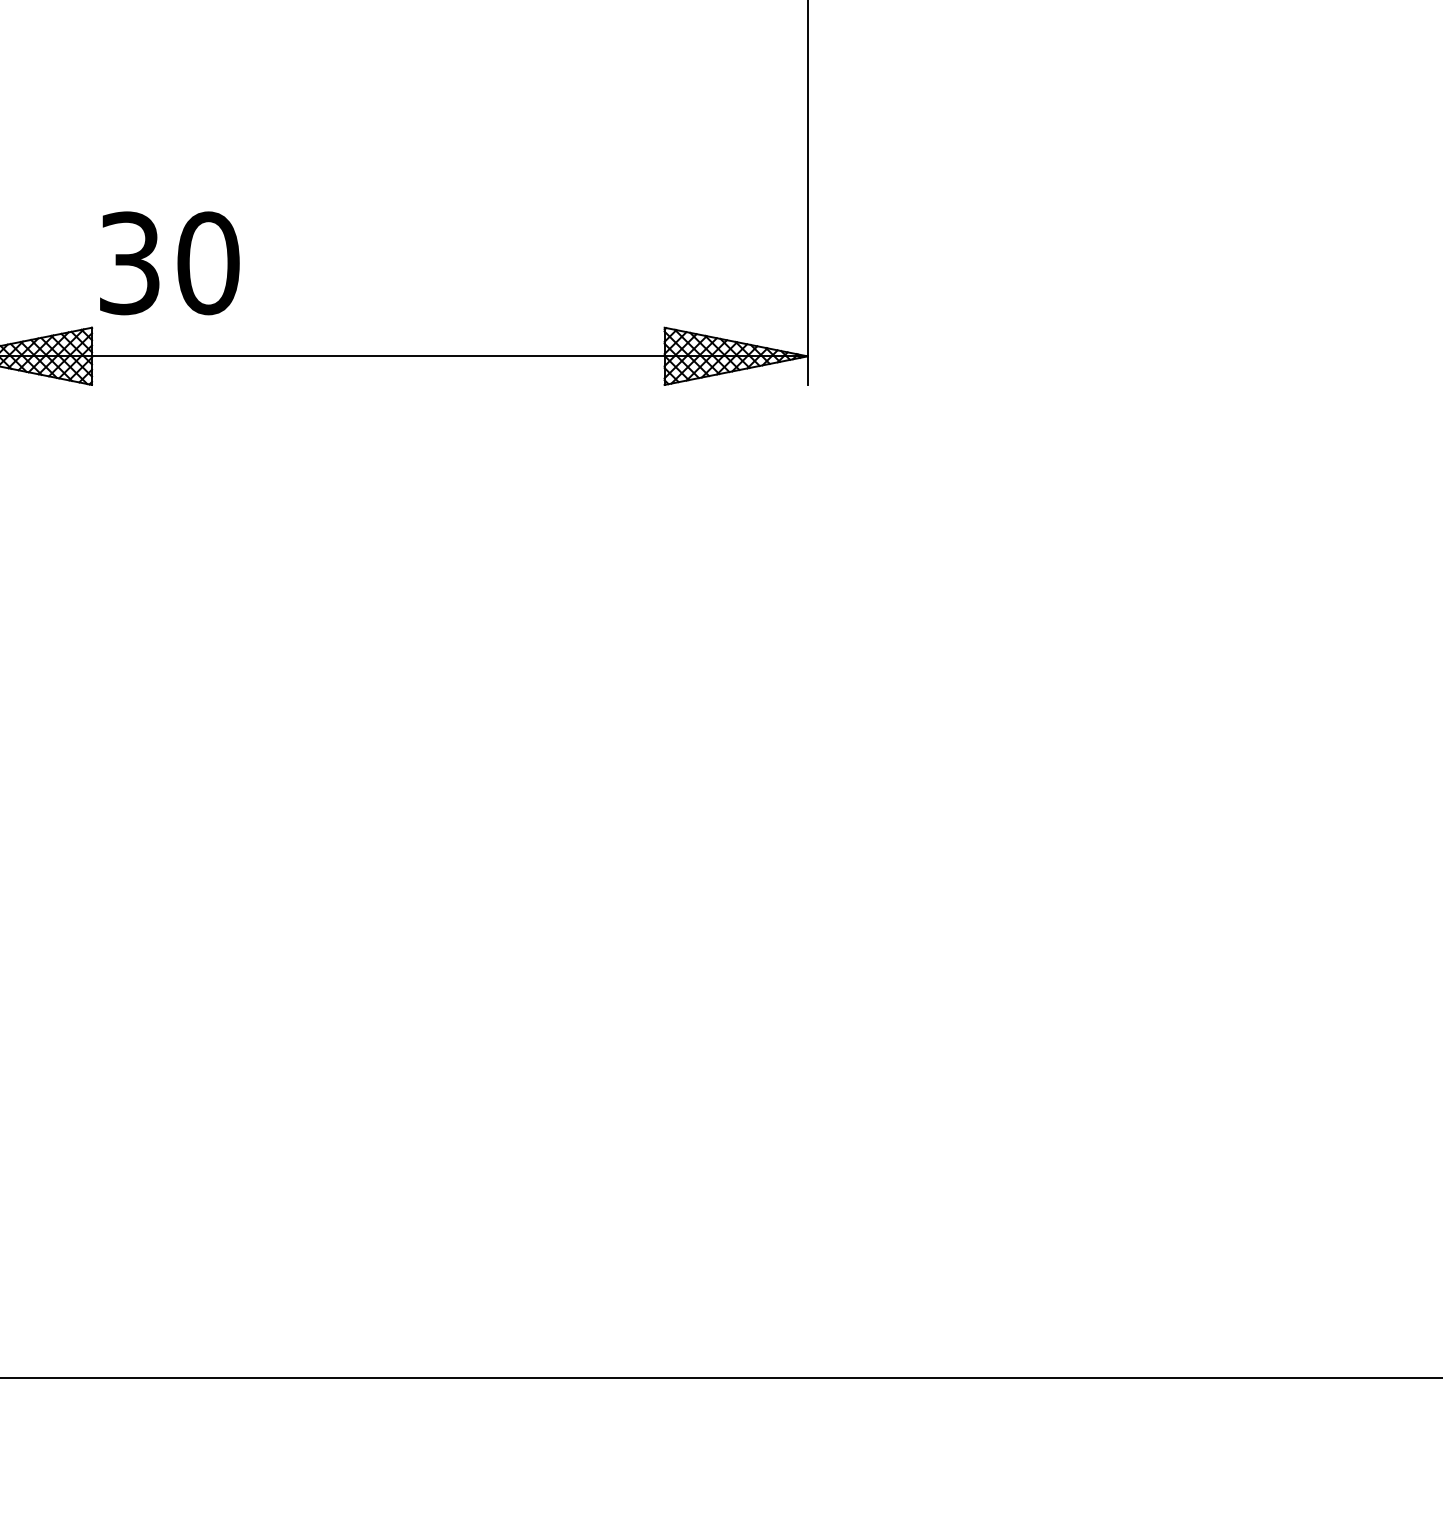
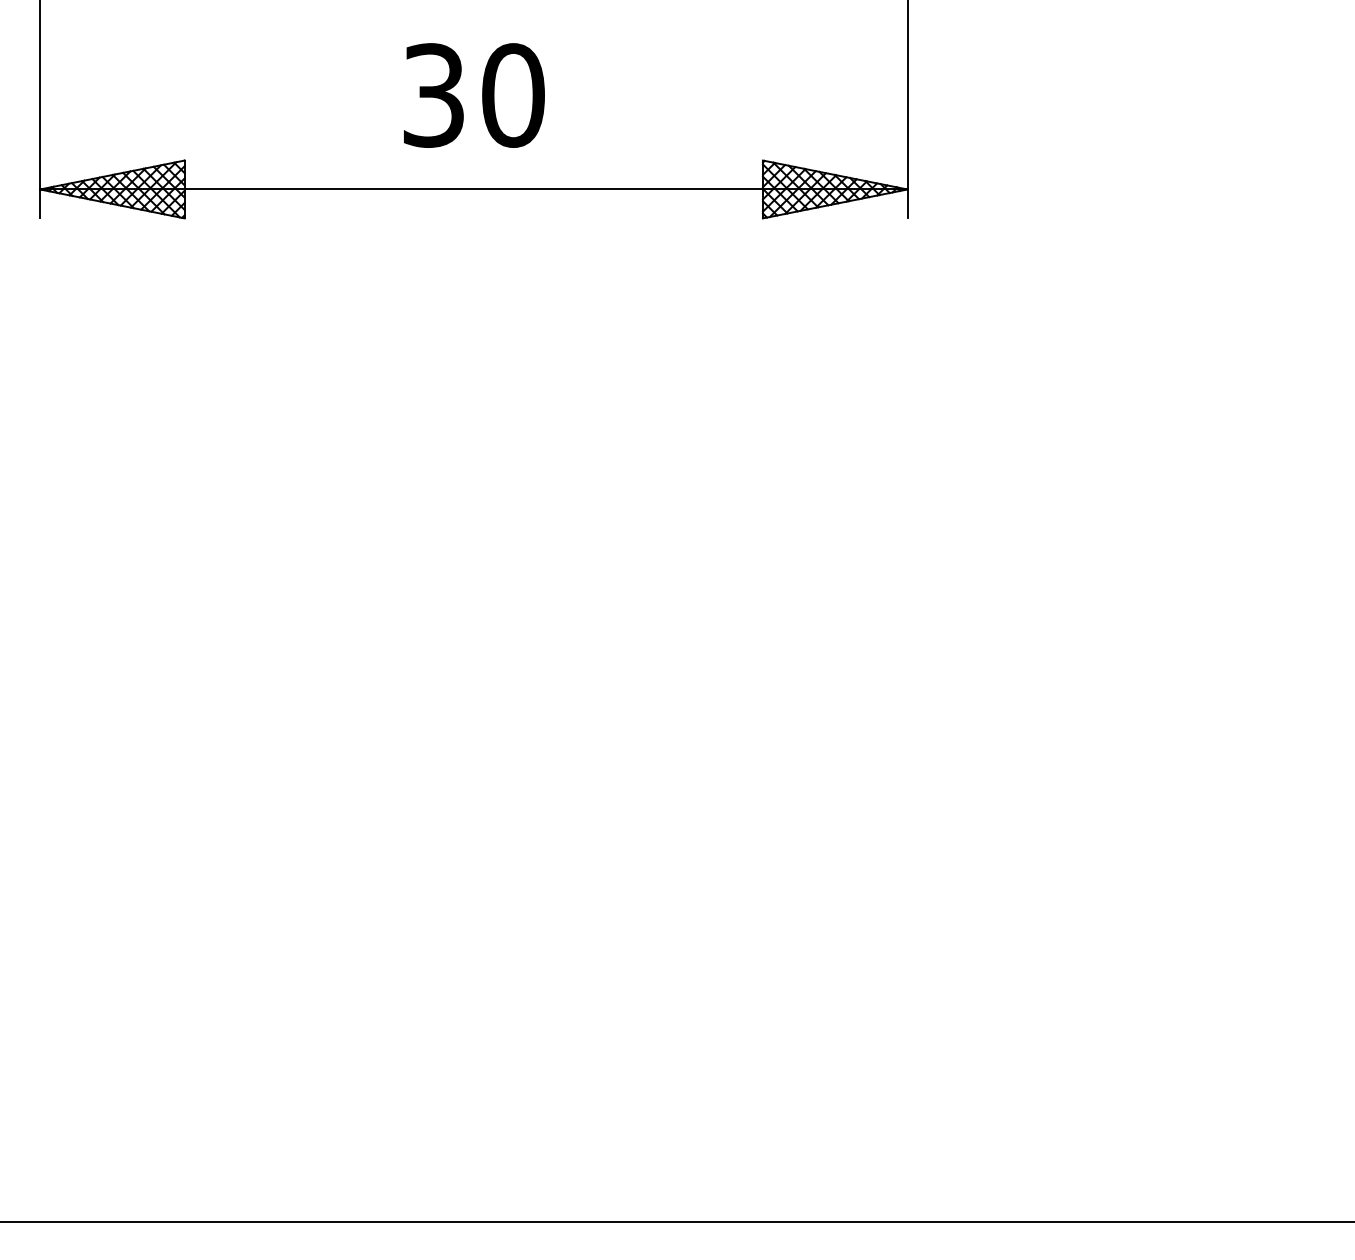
text: (169, 263) -> (474, 95), moved

